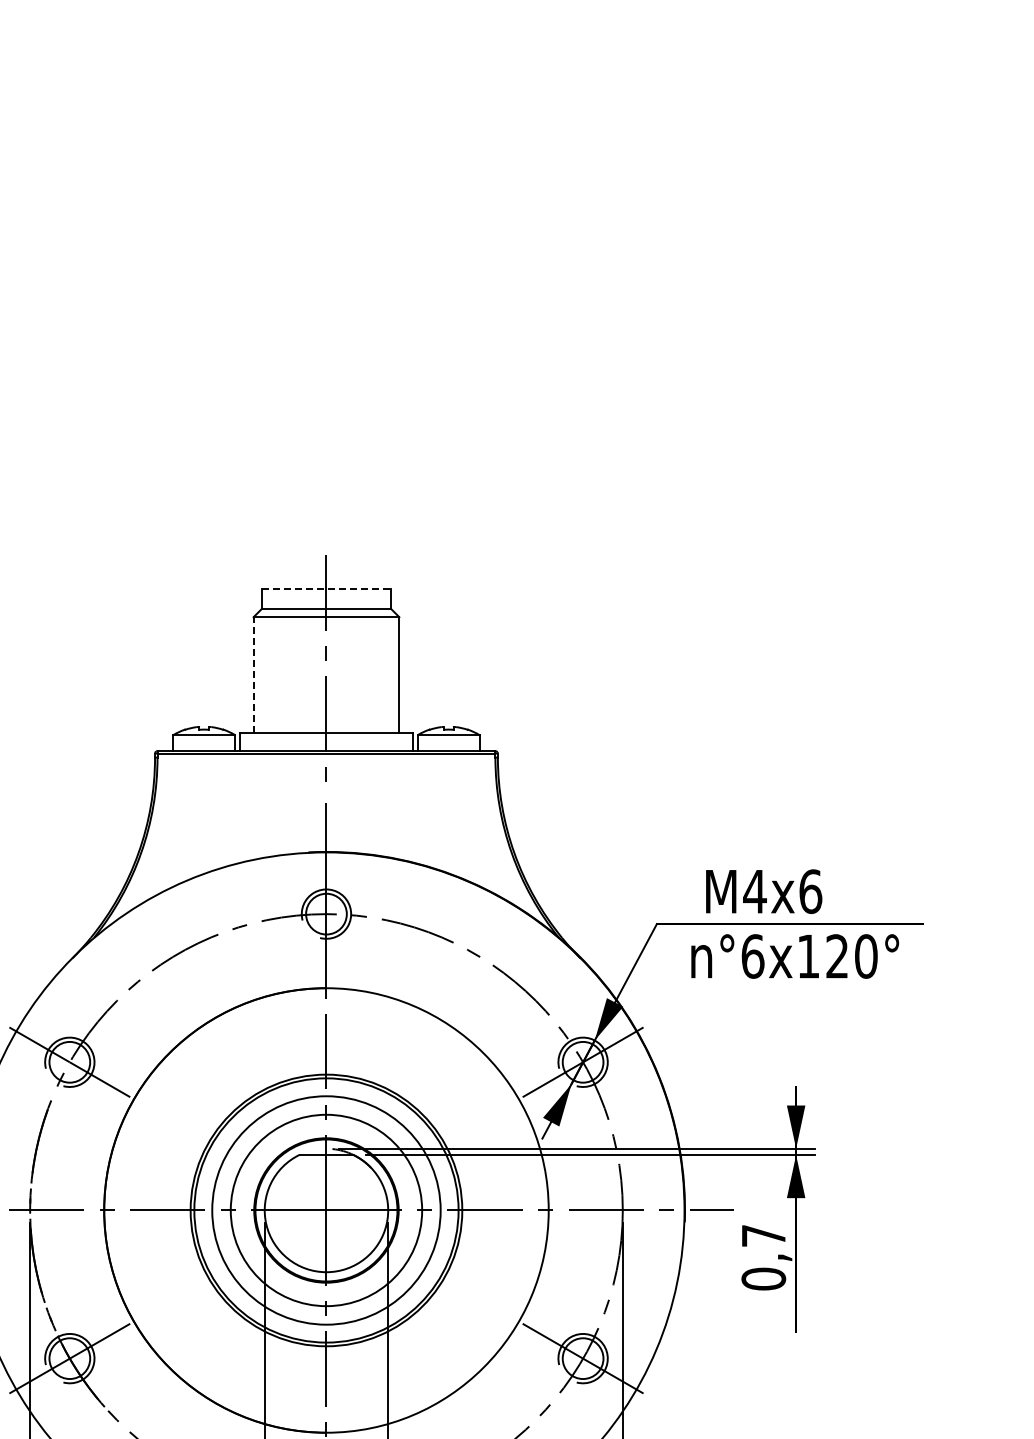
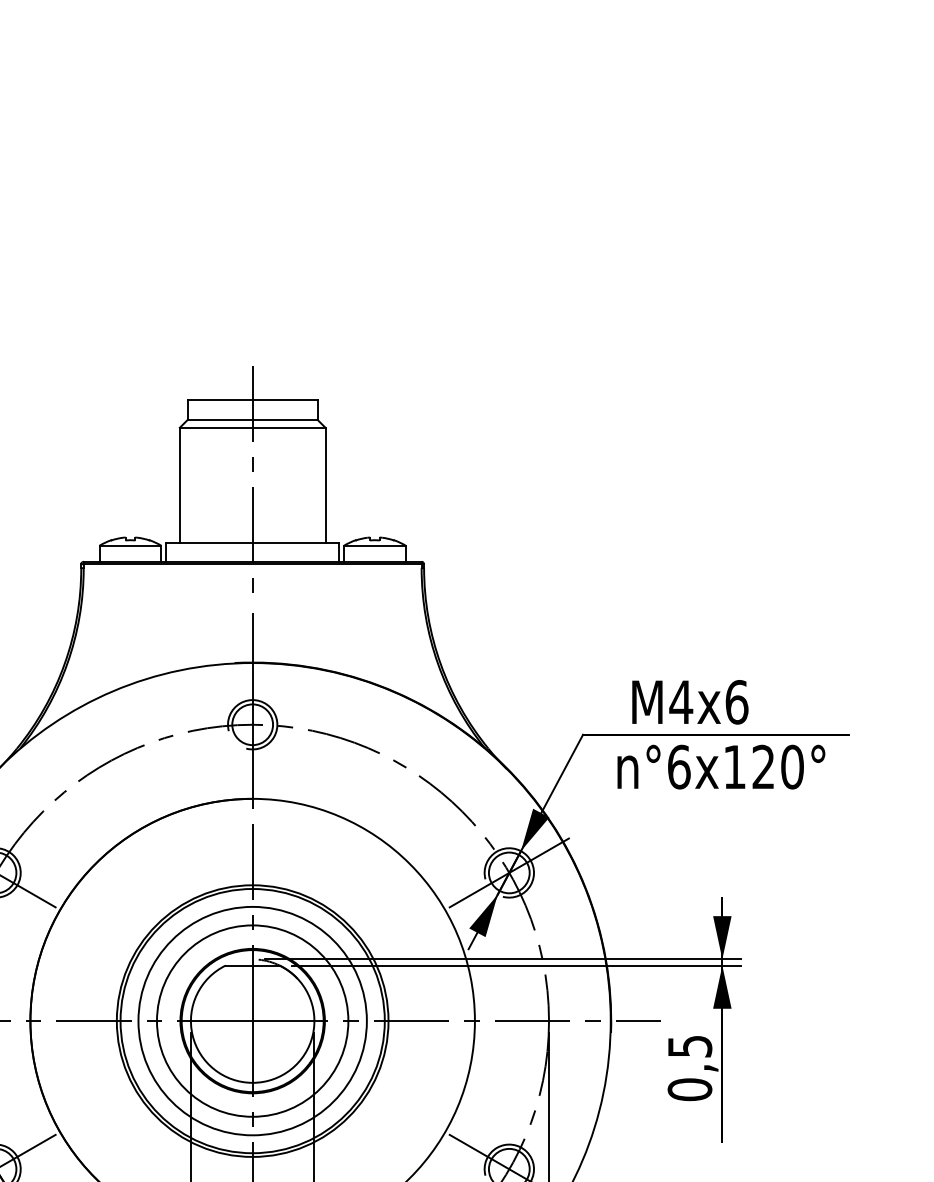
line: (326, 589) -> (252, 400), dashed -> solid
line: (253, 674) -> (179, 485), dashed -> solid
text: (764, 1235) -> (690, 1046), 0,7 -> 0,5

